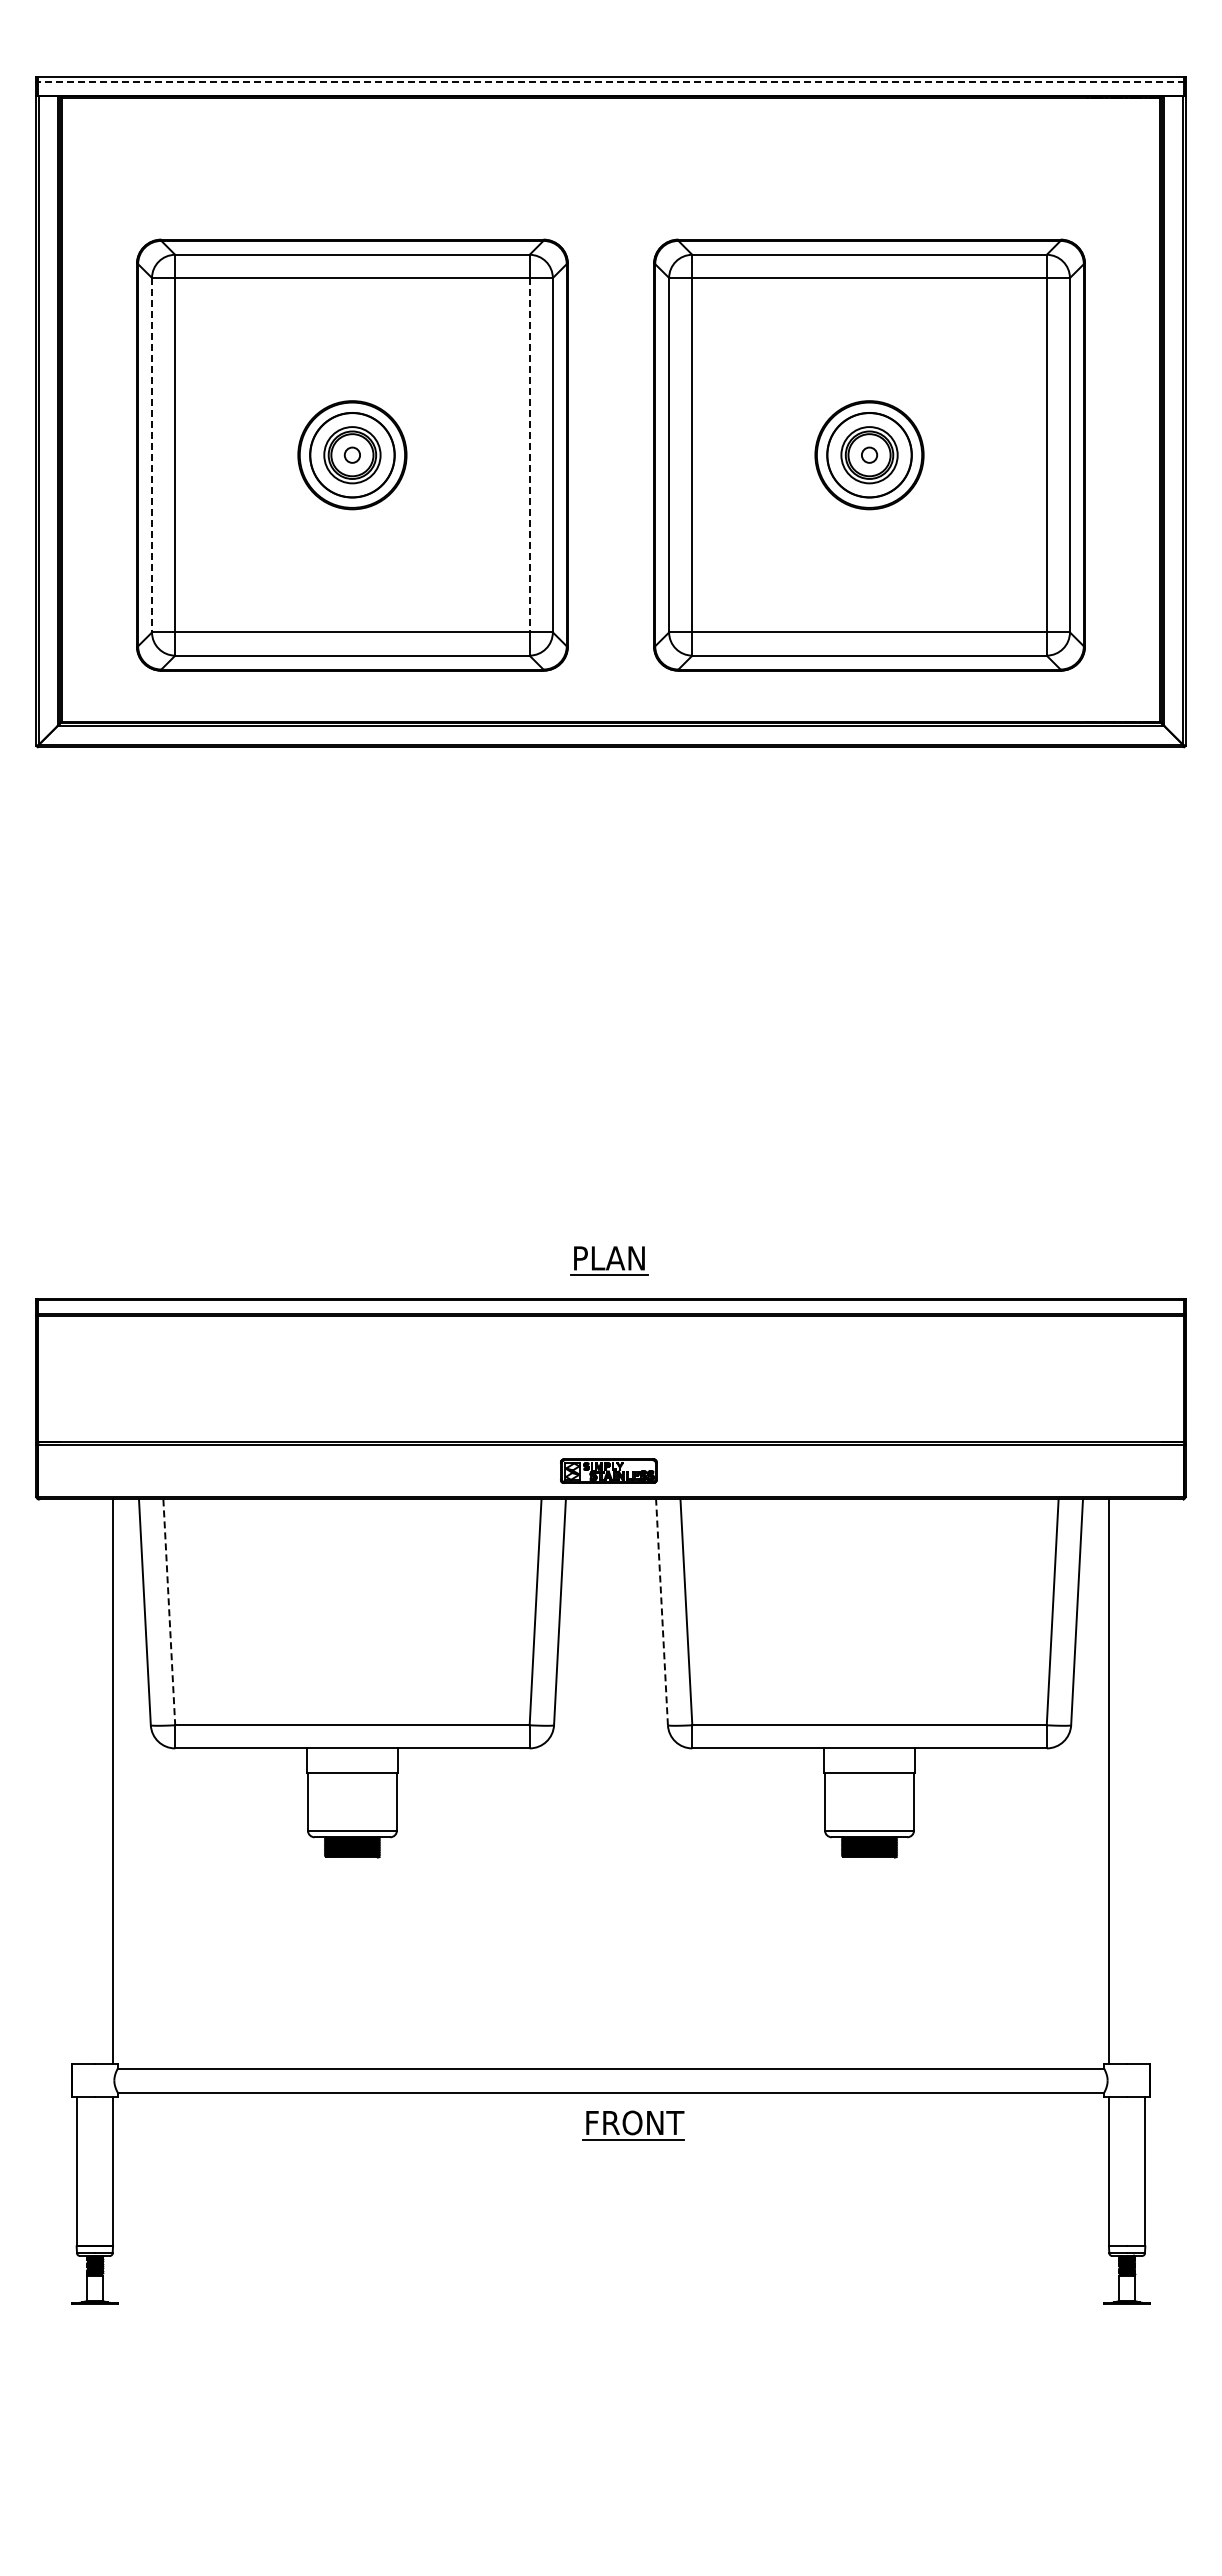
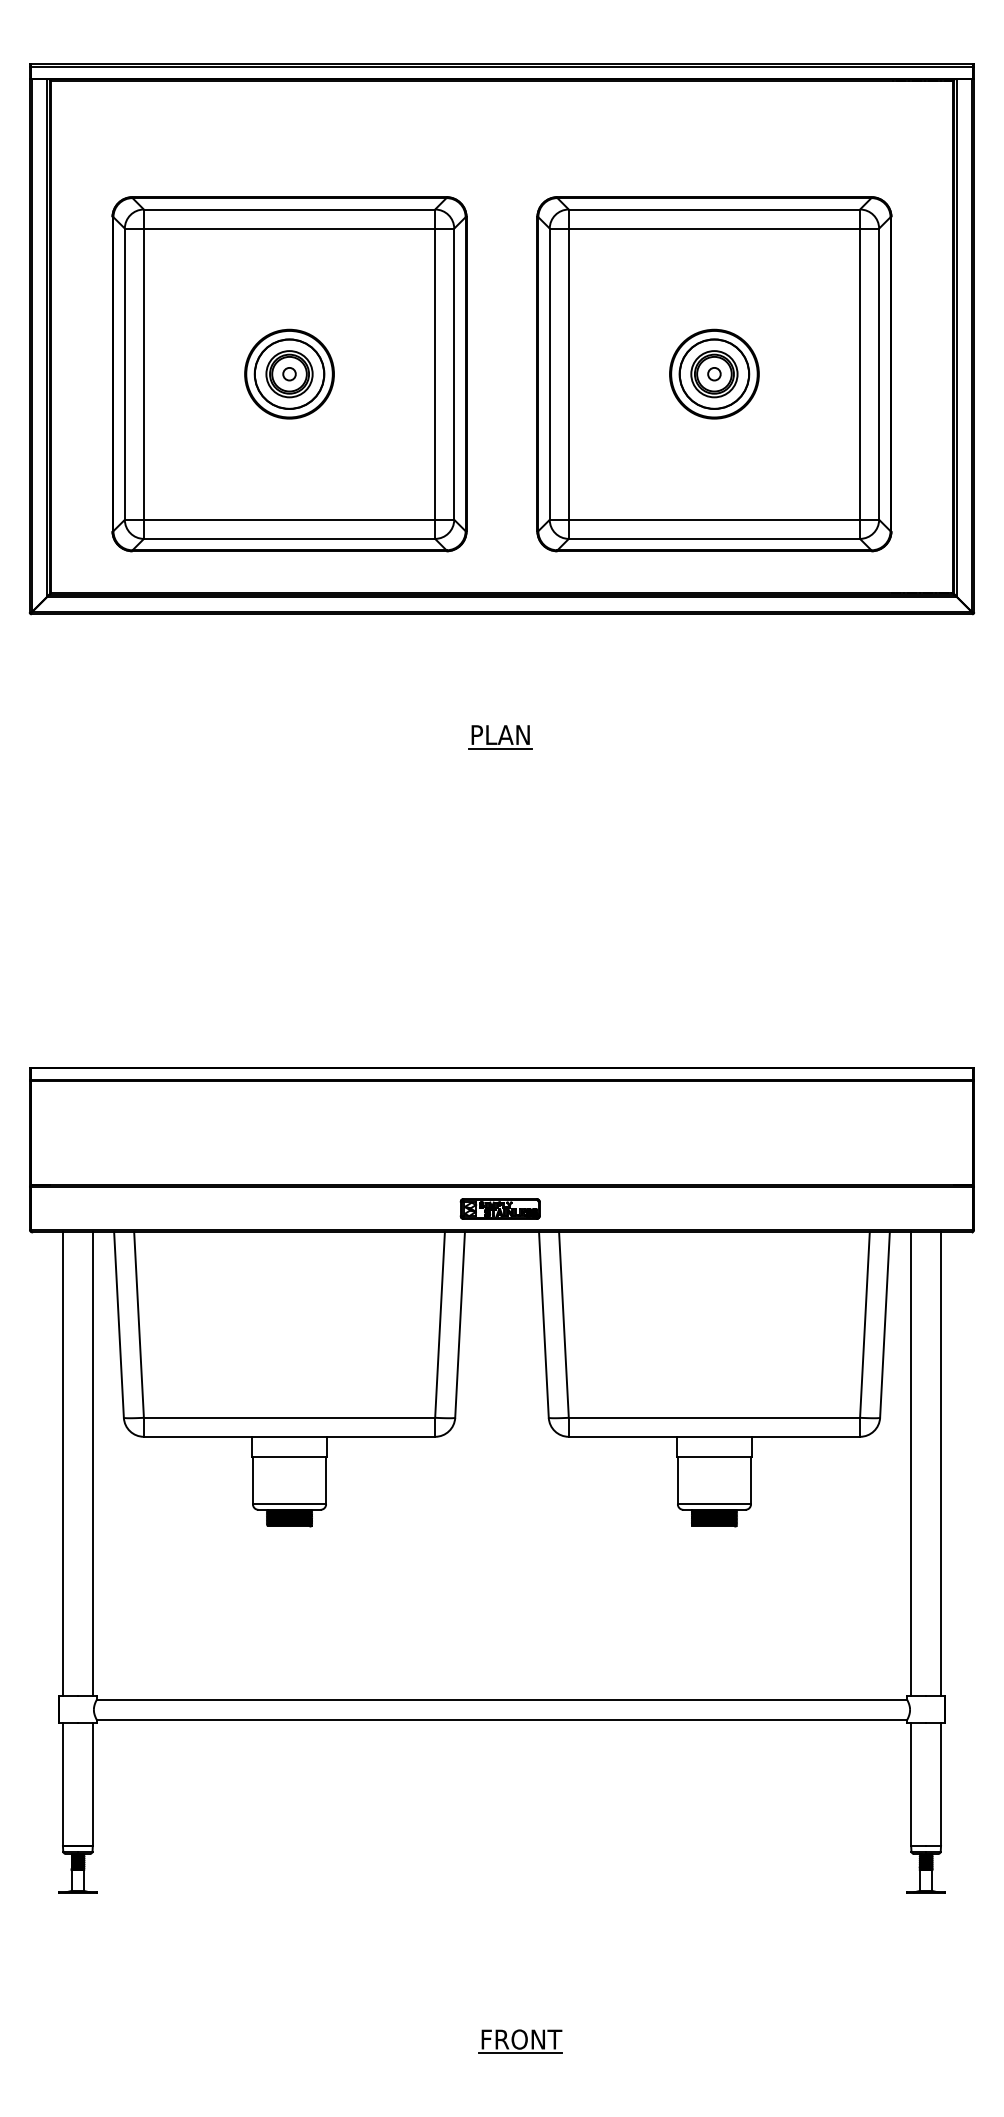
line: (610, 81) -> (501, 67), dashed -> solid
line: (152, 455) -> (125, 374), dashed -> solid
line: (529, 455) -> (435, 374), dashed -> solid
part: (609, 1260) -> (500, 736), moved
line: (661, 1611) -> (543, 1324), dashed -> solid
line: (169, 1612) -> (139, 1325), dashed -> solid
line: (76, 1781) -> (62, 1464), added
line: (1145, 1781) -> (941, 1464), added
part: (633, 2125) -> (520, 2041), moved

